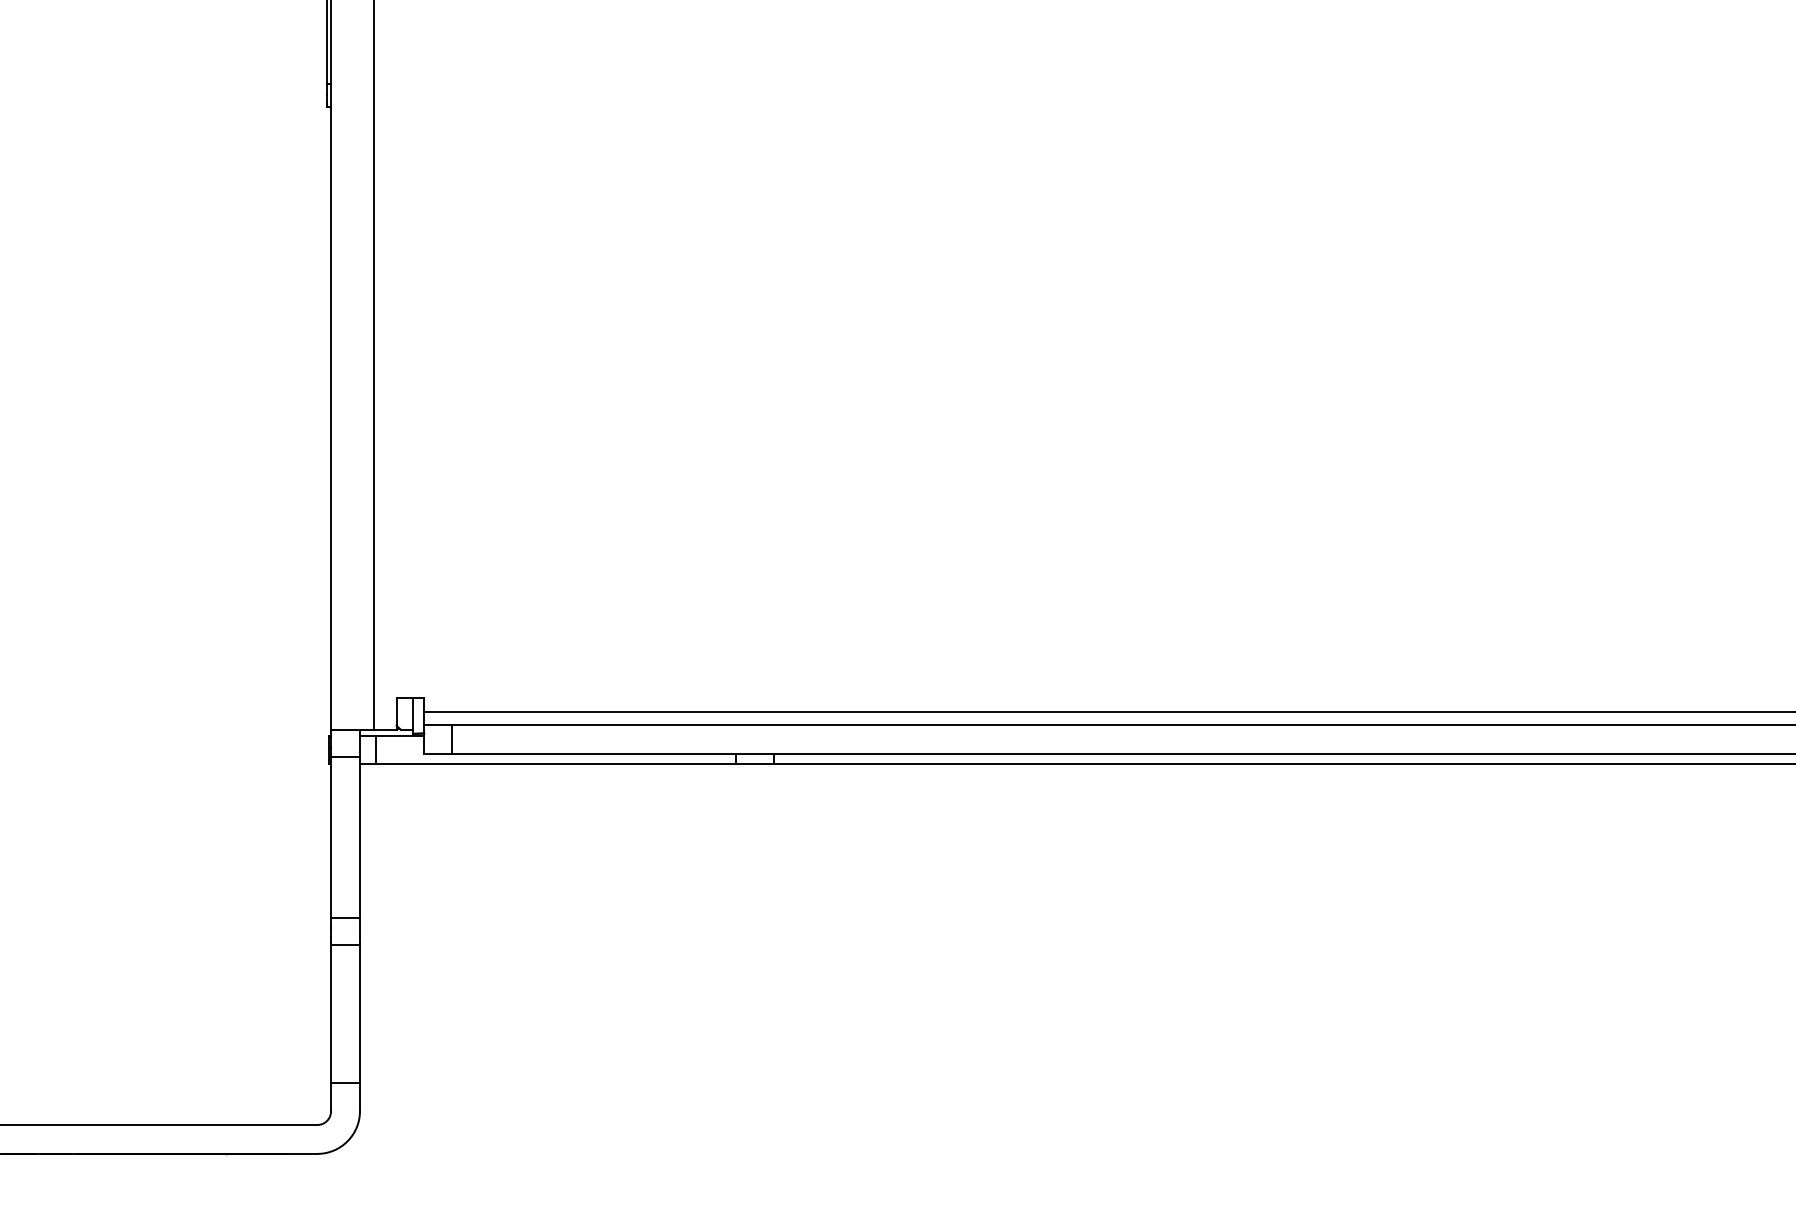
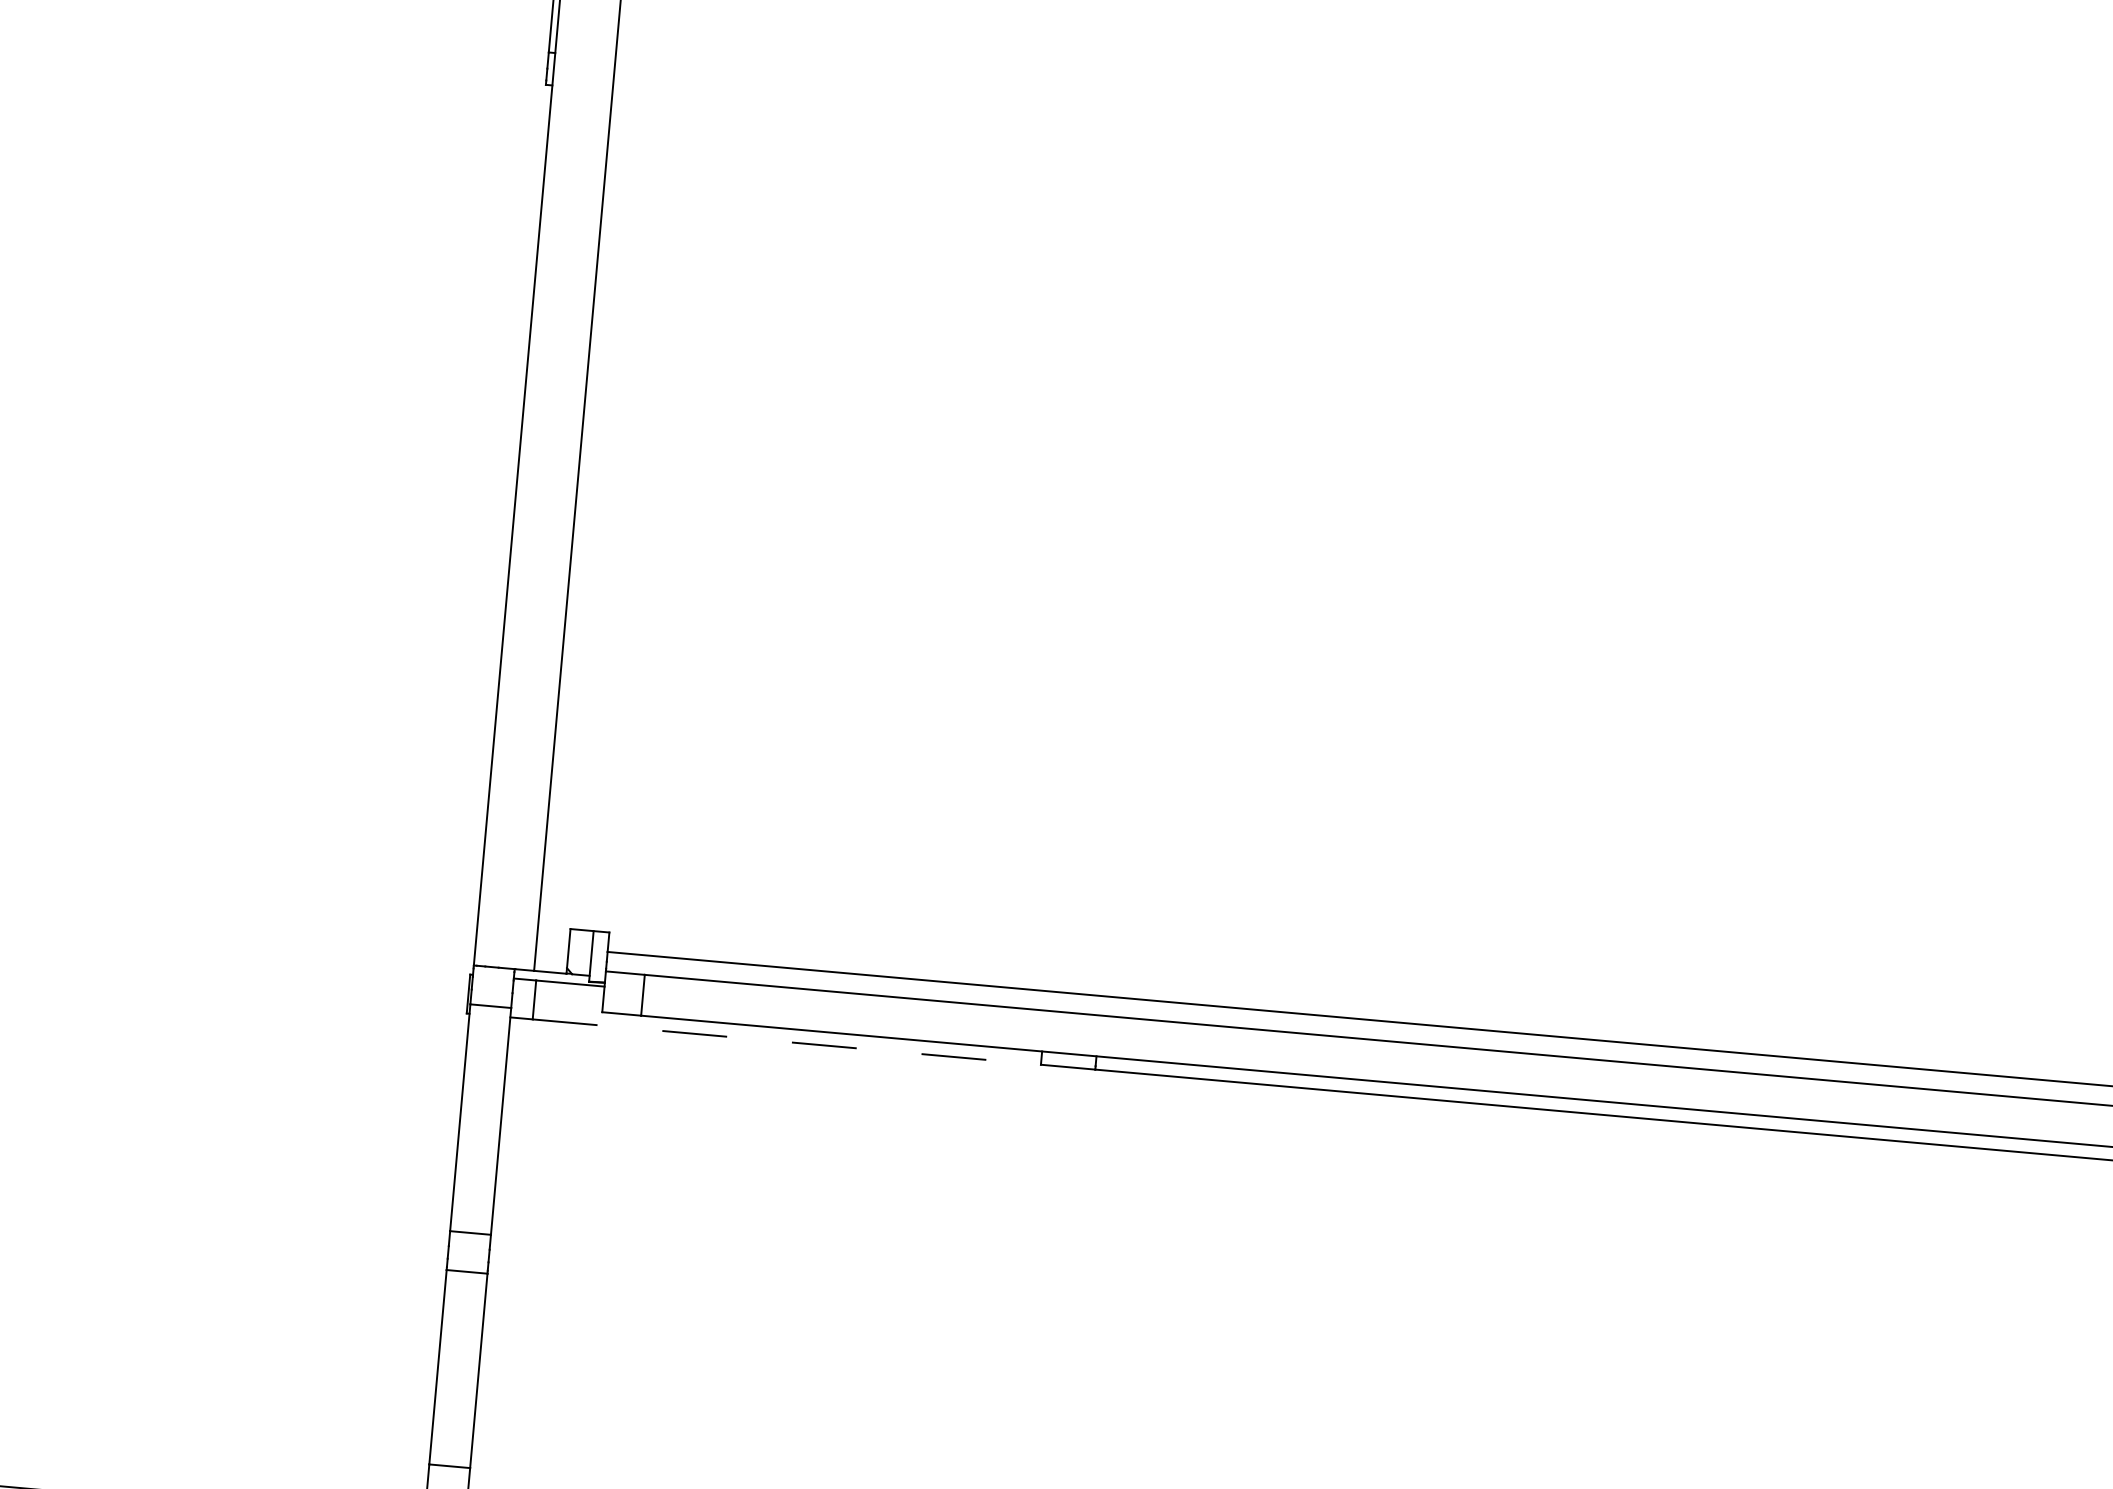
line: (555, 763) -> (786, 1041), solid -> dashed

